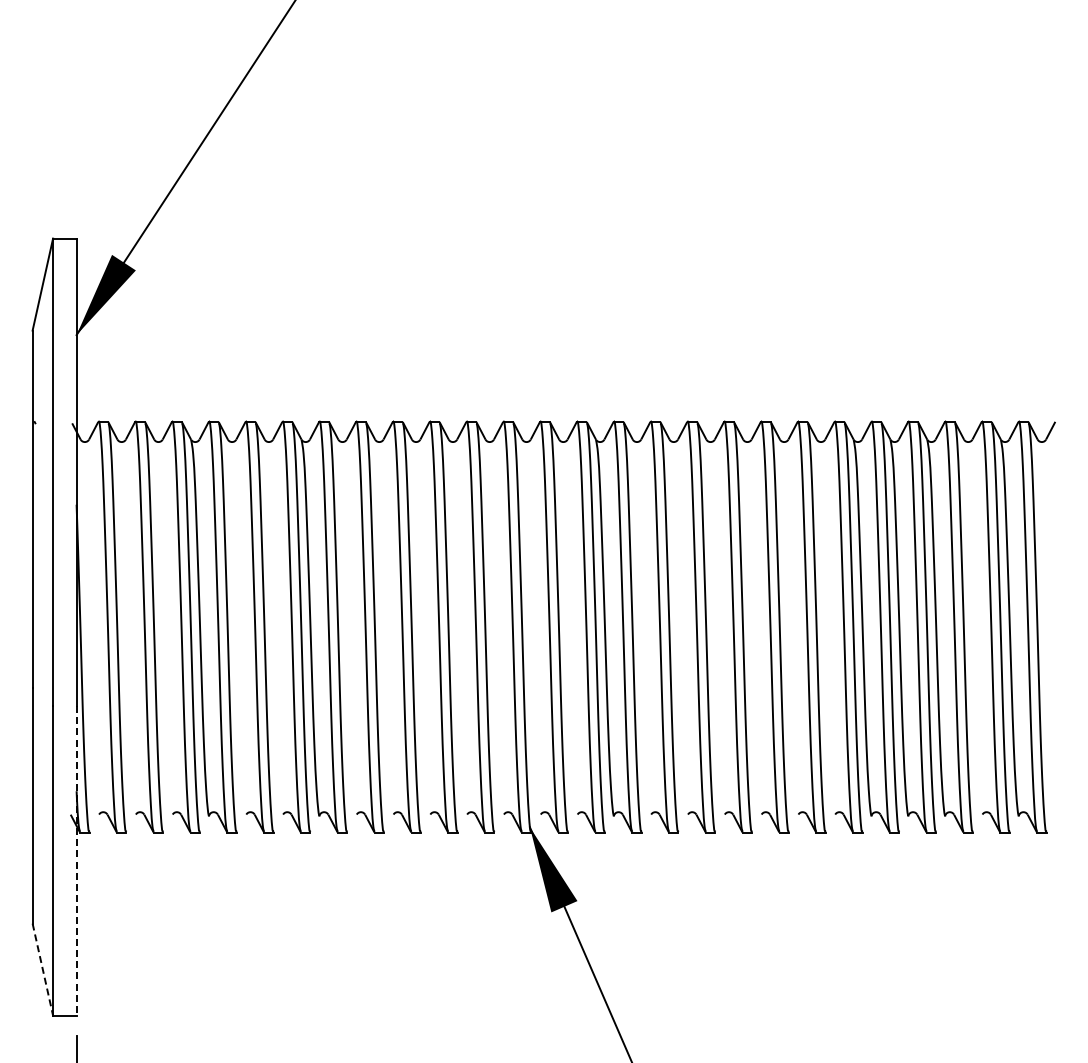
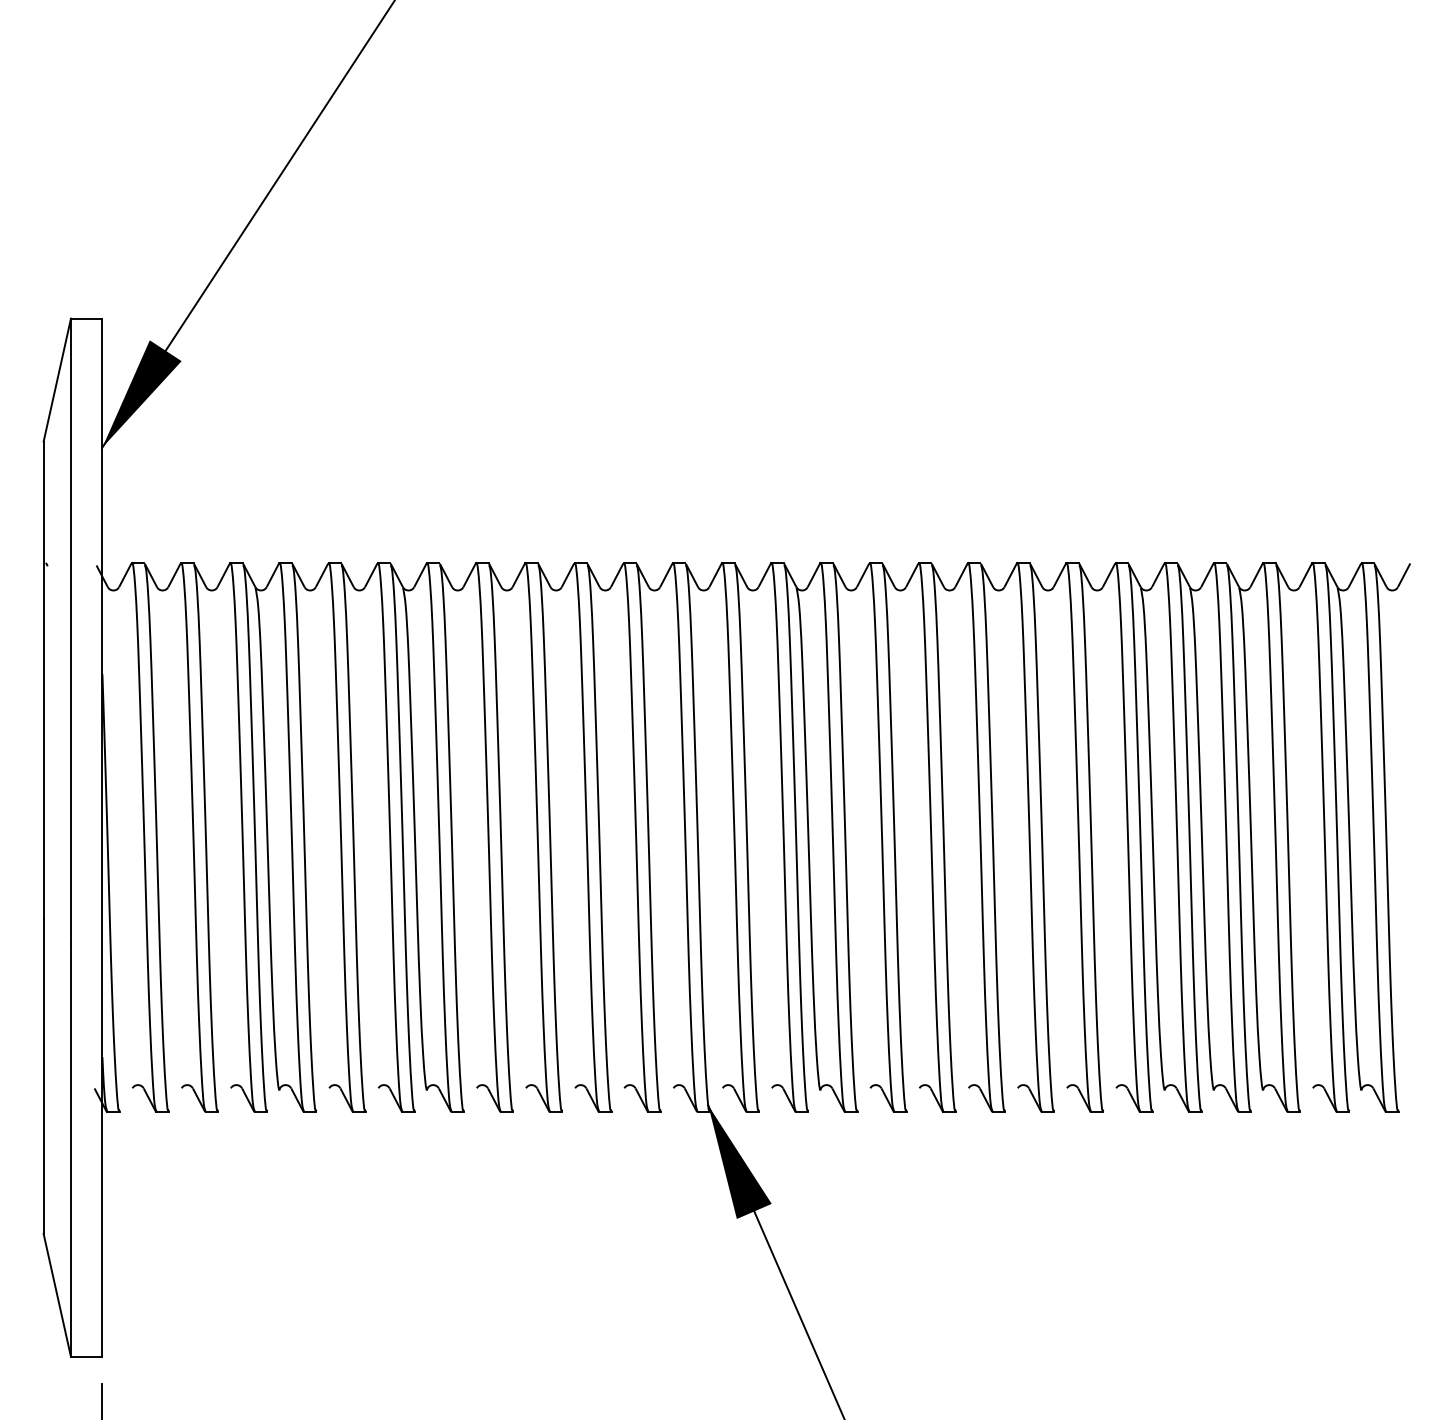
line: (76, 860) -> (102, 1149), dashed -> solid
line: (42, 970) -> (56, 1296), dashed -> solid

